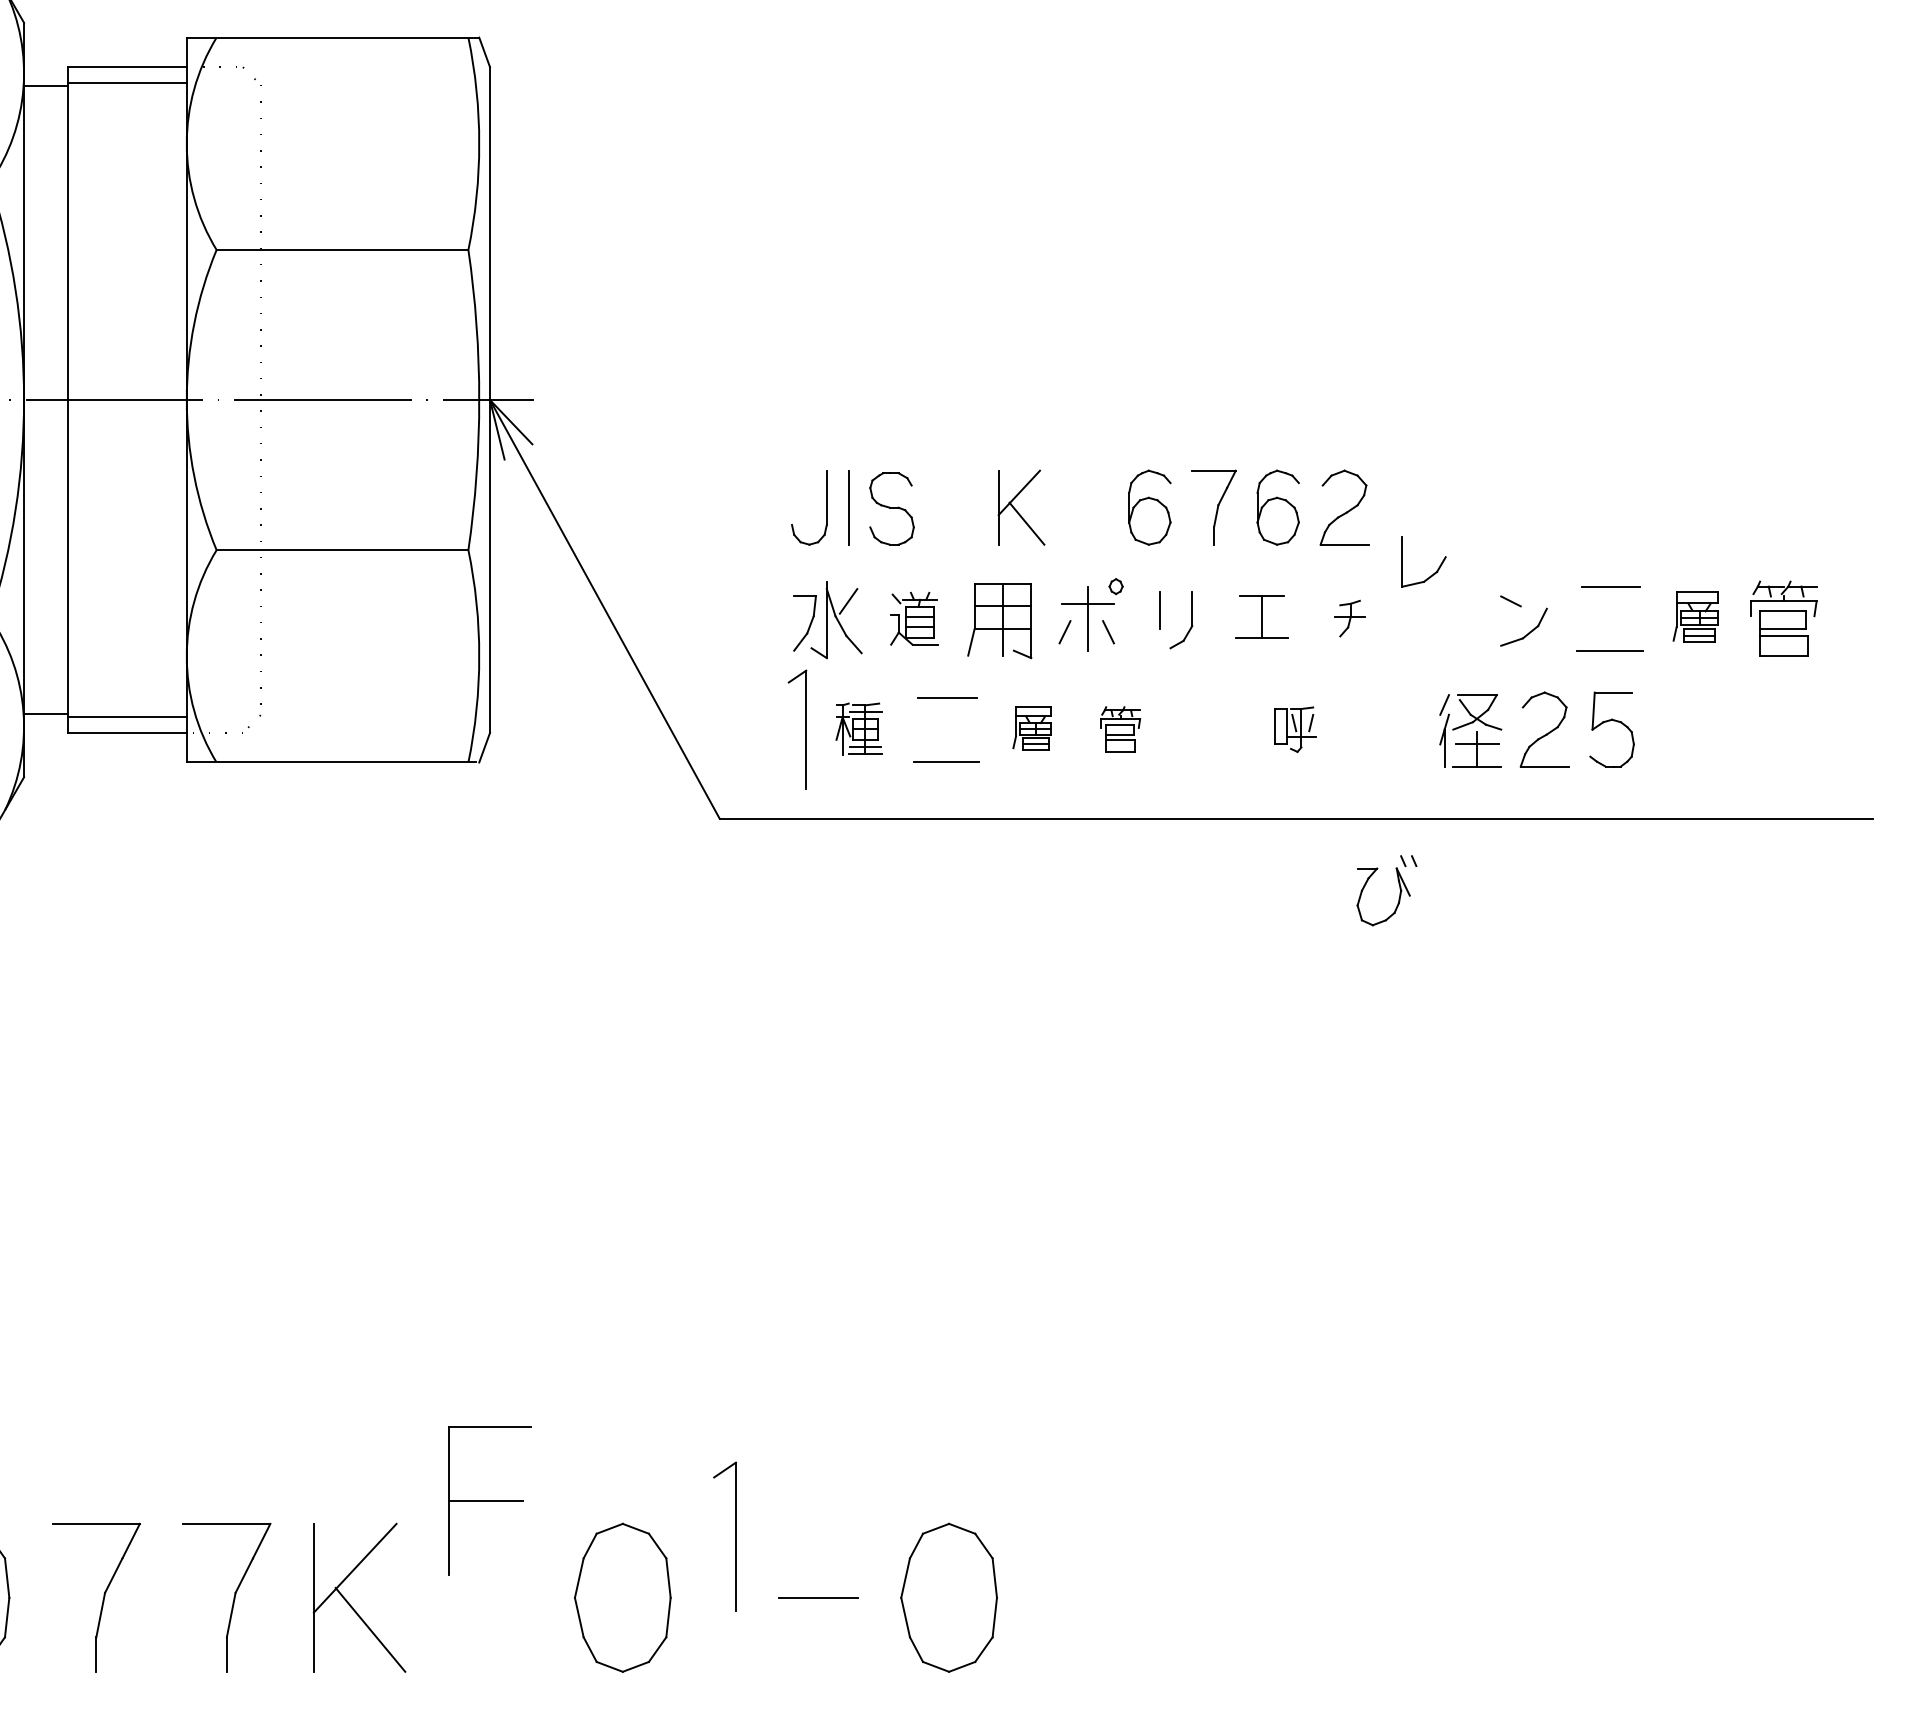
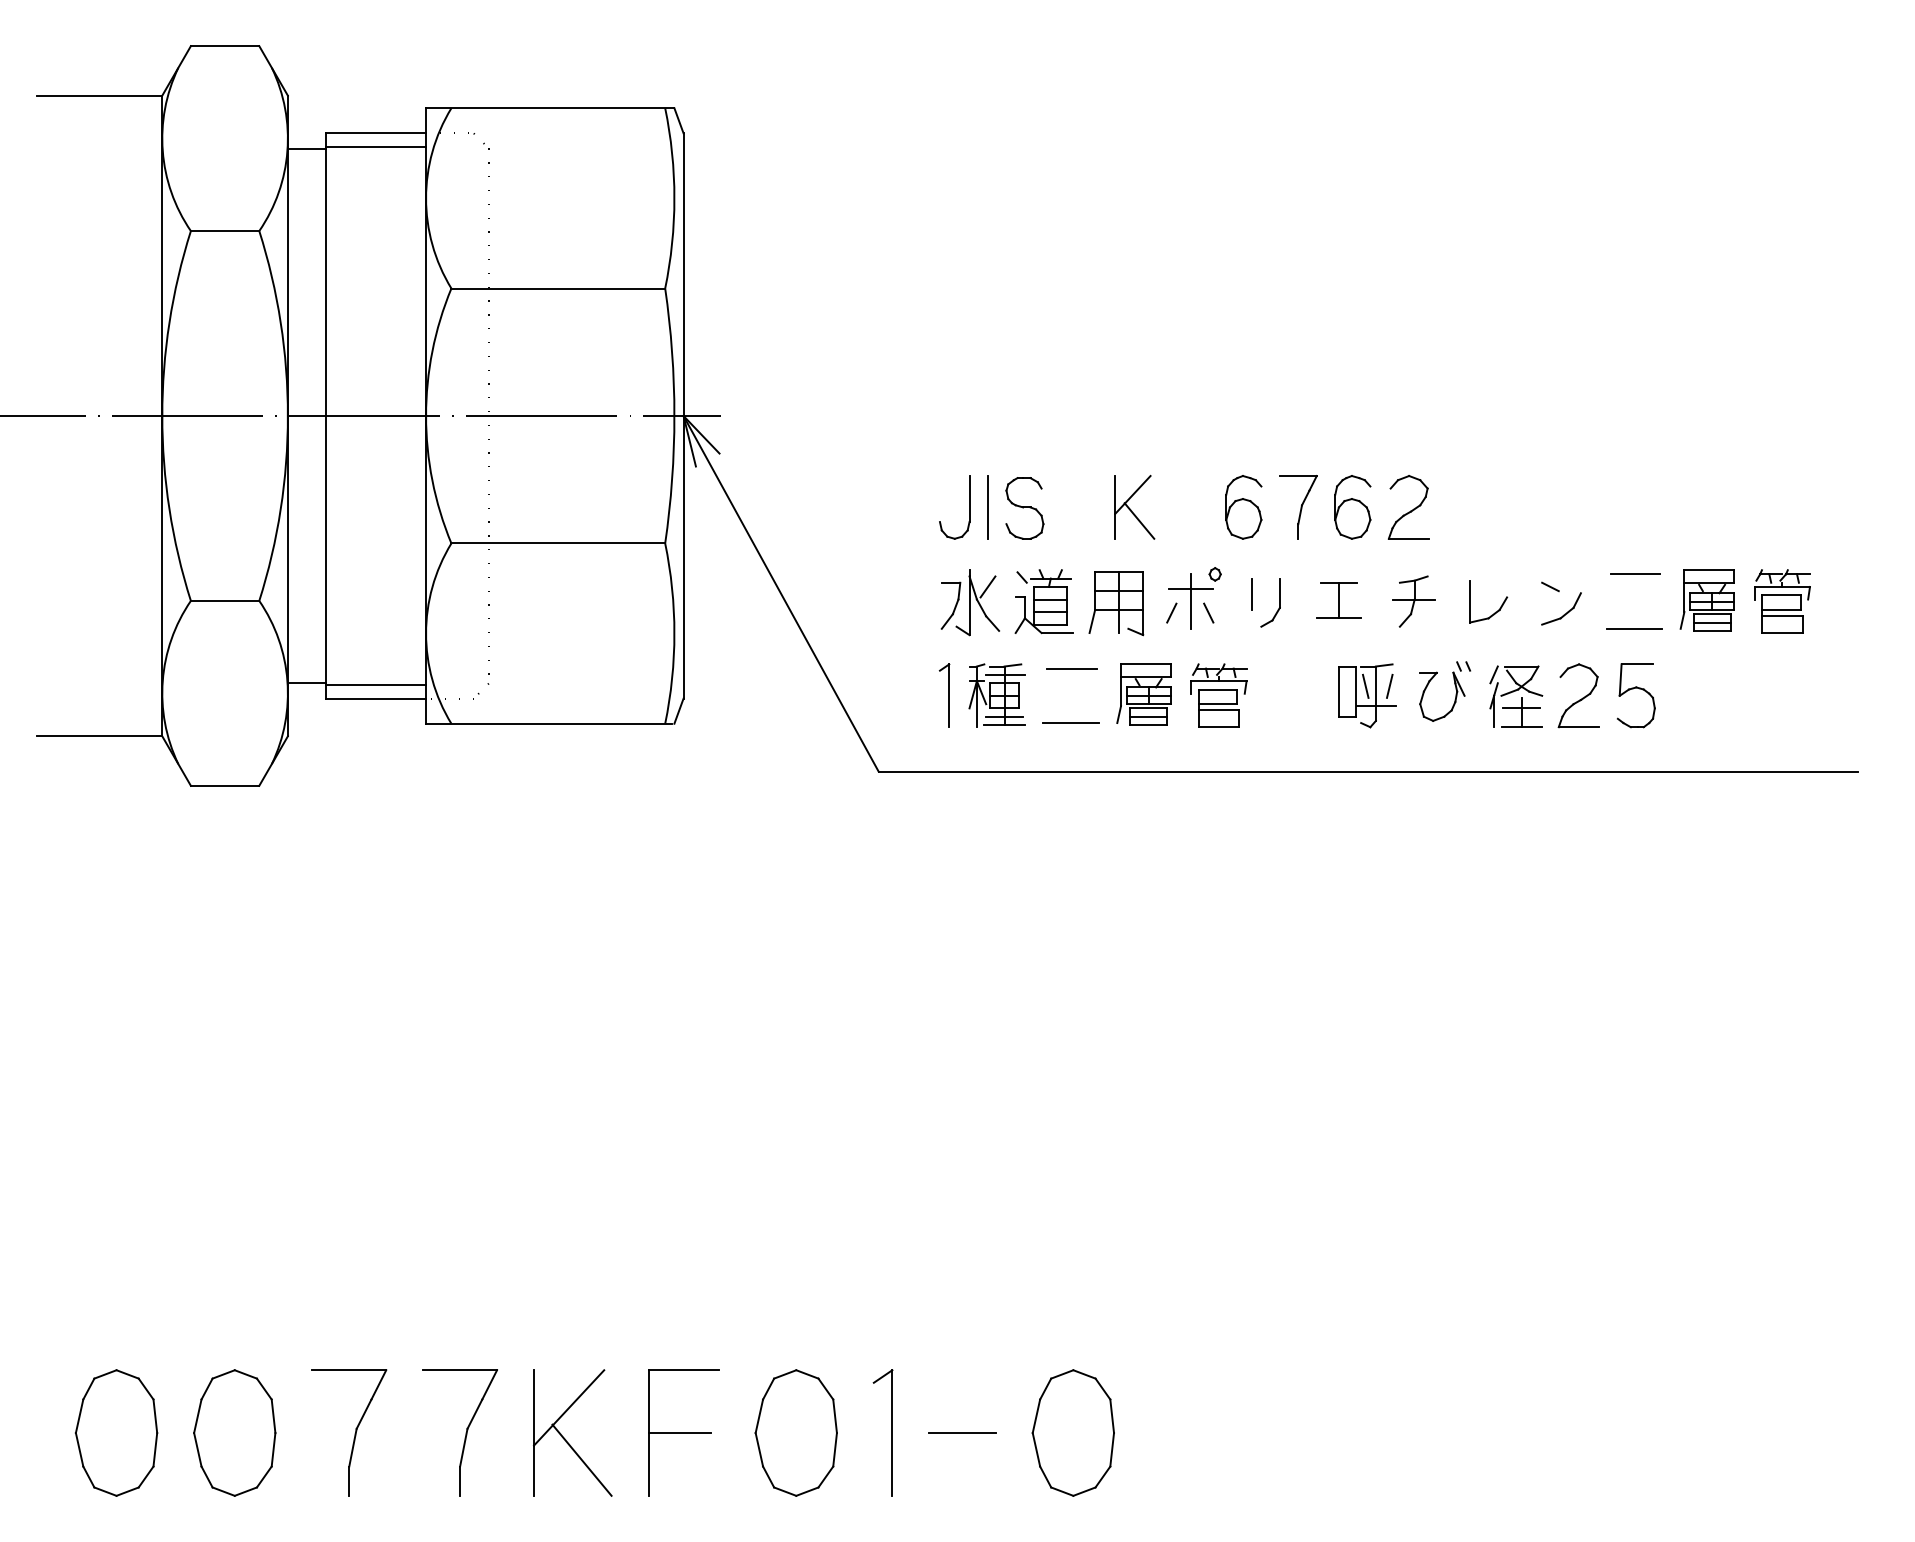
part: (1432, 573) -> (1495, 611), moved
part: (1694, 617) -> (1706, 600), size x1.43
part: (913, 618) -> (1043, 601), size x1.43
part: (1349, 618) -> (1413, 601), size x1.67
part: (1031, 728) -> (1143, 694), size x1.67
part: (797, 729) -> (944, 695), size x0.62
part: (858, 729) -> (996, 695), size x1.43
part: (1120, 729) -> (1218, 695), size x1.67
part: (1295, 729) -> (1367, 695), size x1.67
part: (1399, 888) -> (1455, 689), moved
part: (489, 1500) -> (683, 1432), moved
part: (734, 1535) -> (891, 1432), moved

